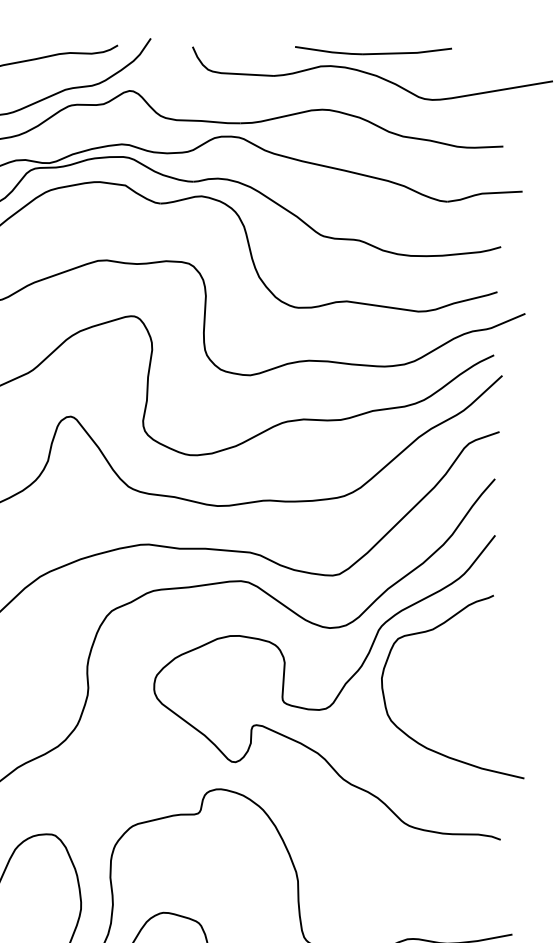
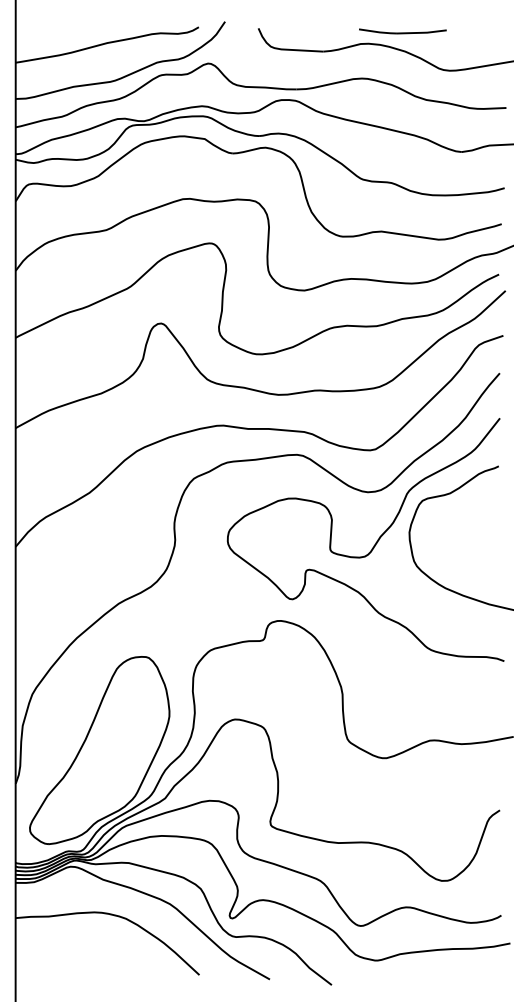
part: (373, 50) -> (402, 31), size x0.7

